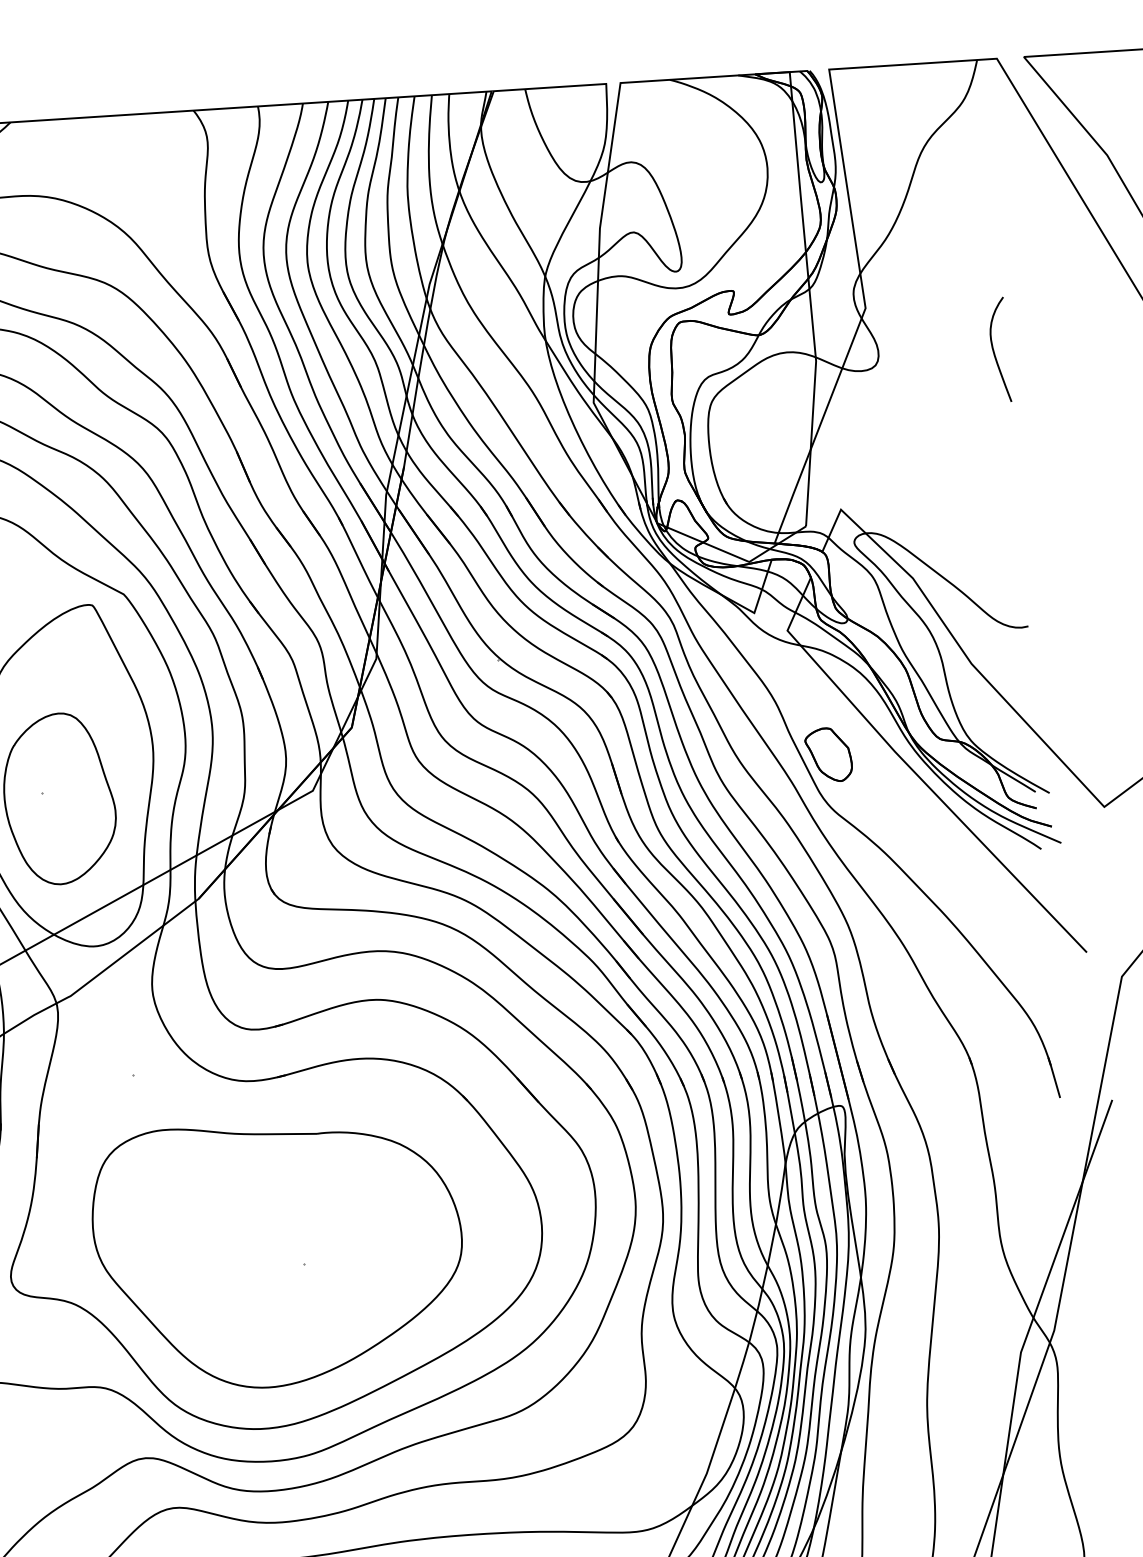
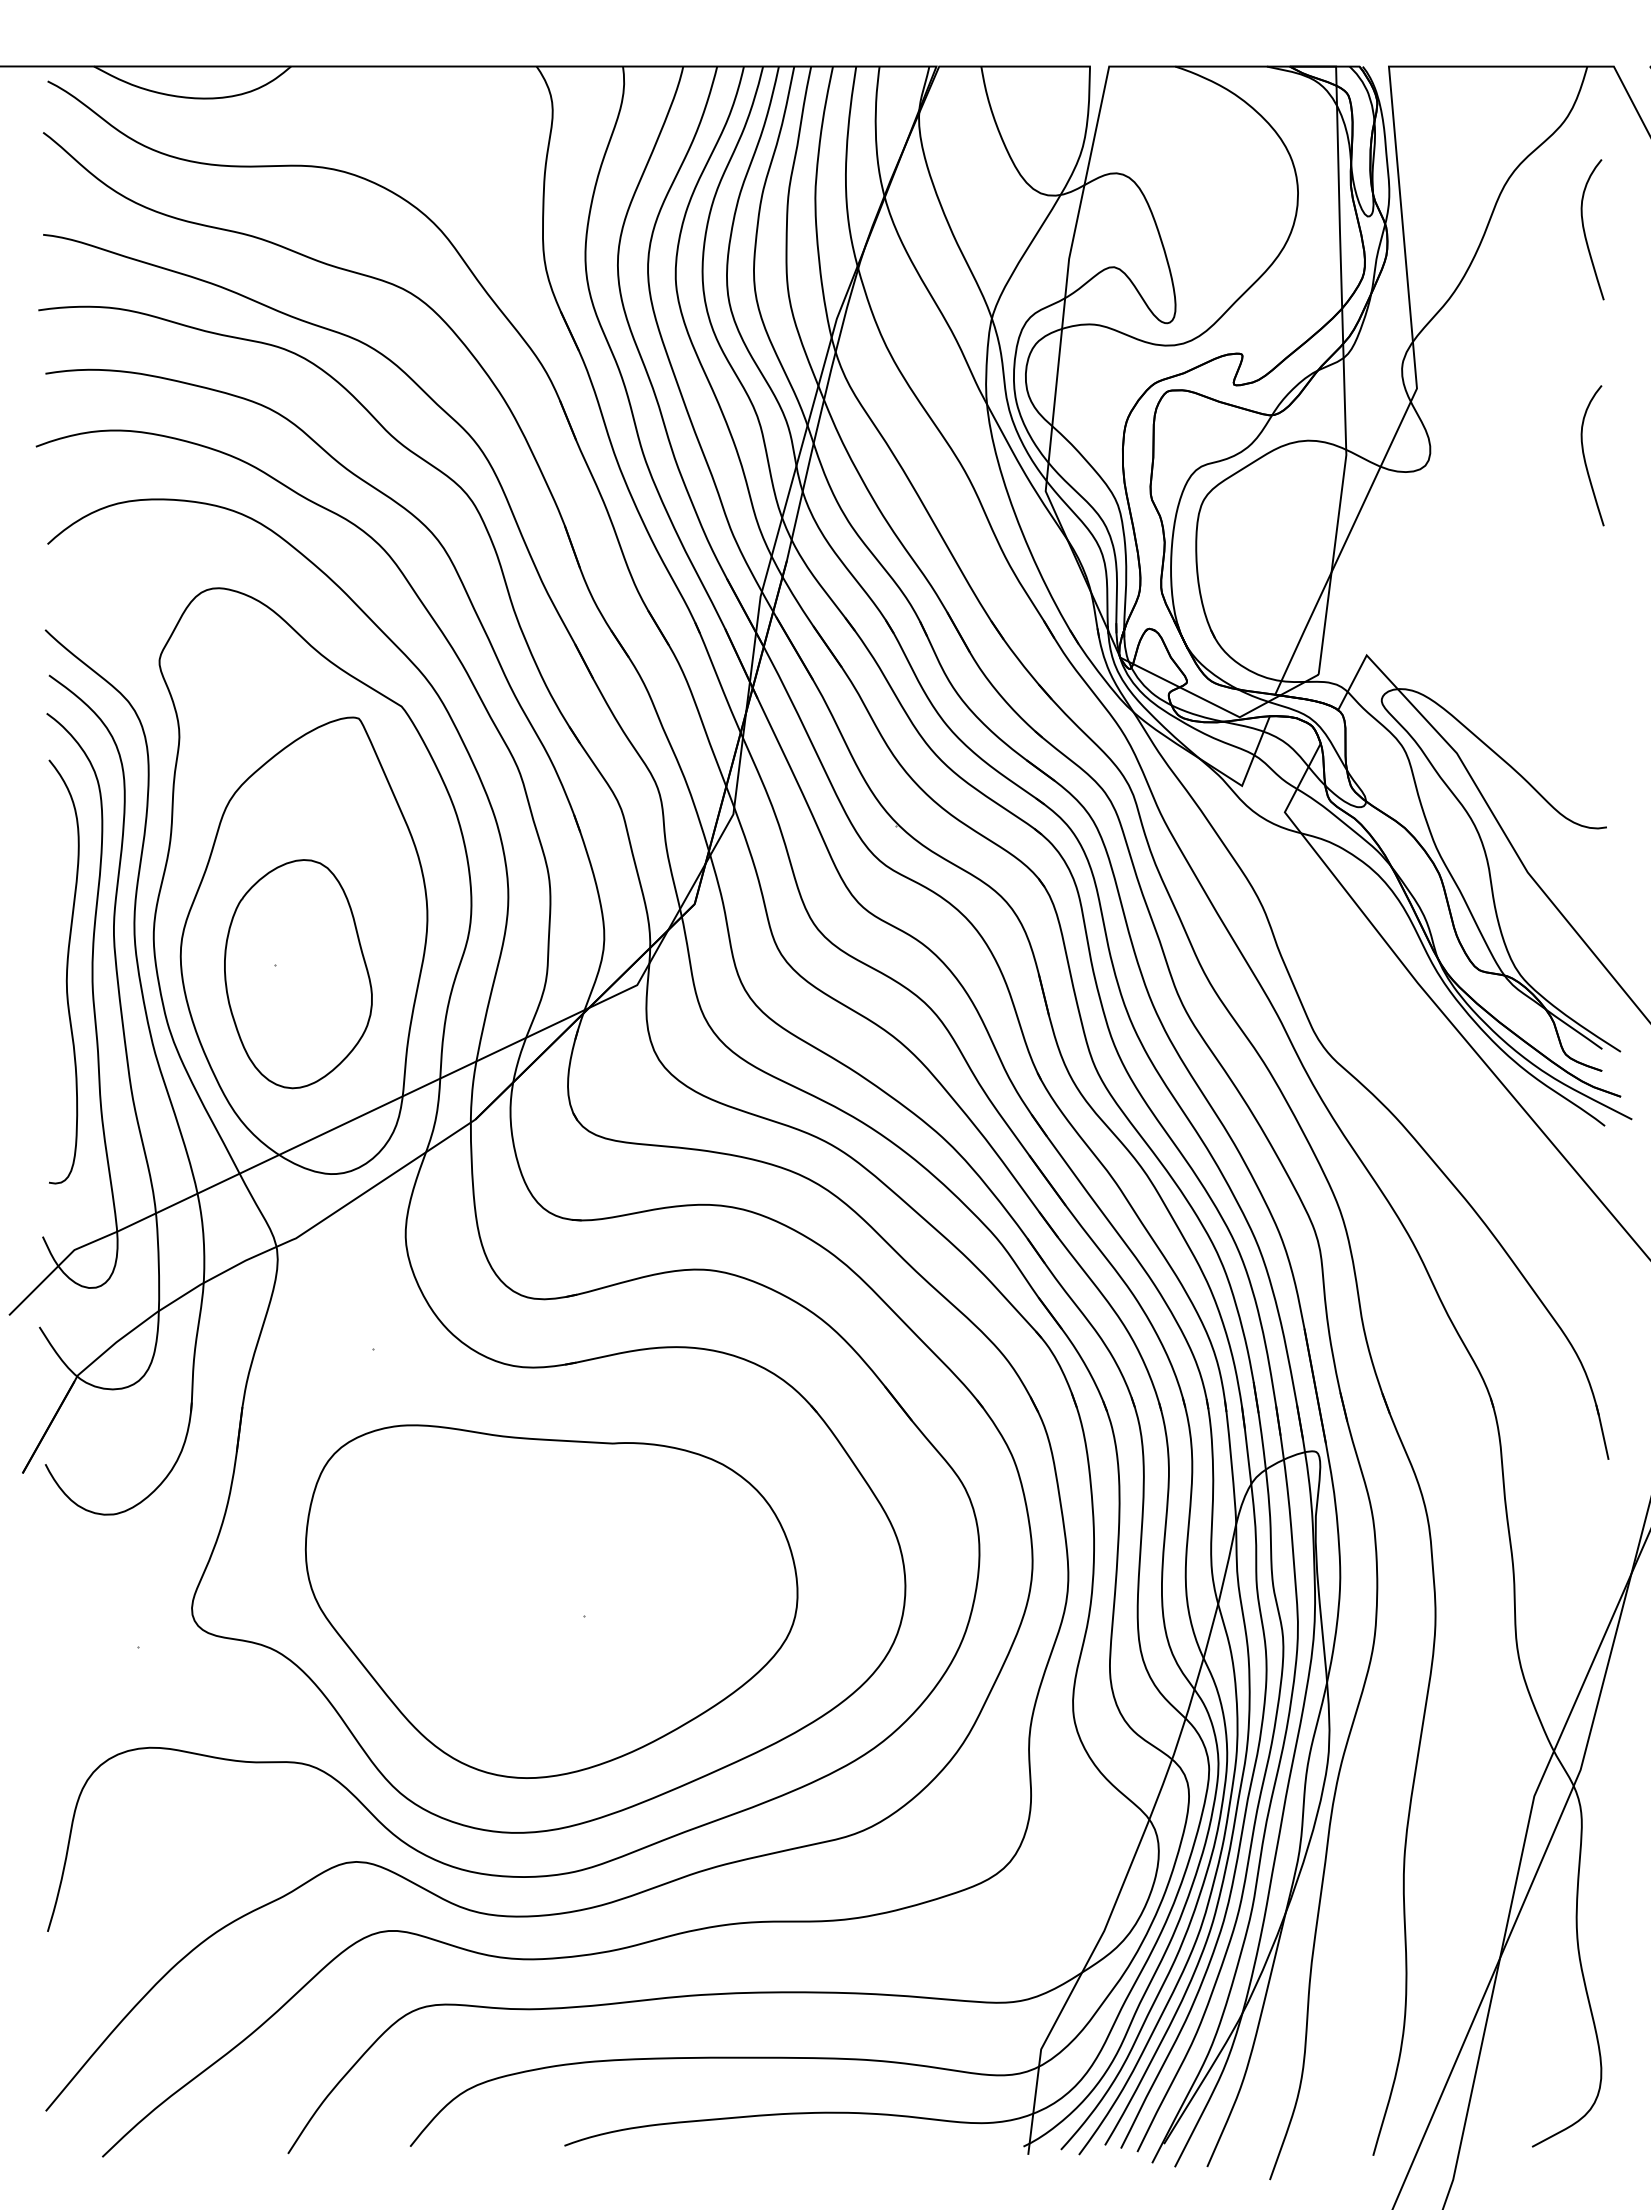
curve: (983, 183) -> (1585, 231), added
part: (828, 754) -> (1329, 981), removed

